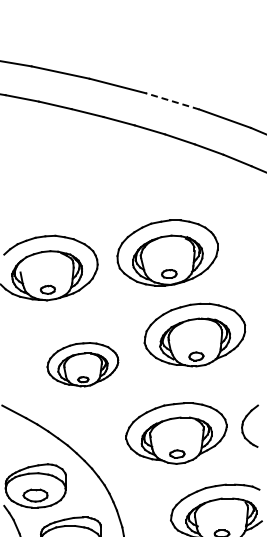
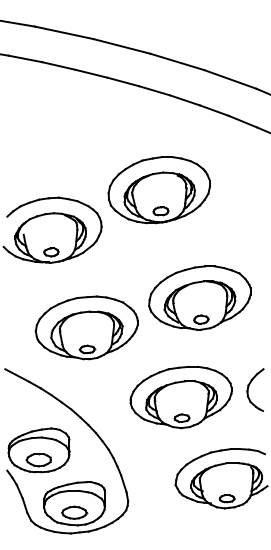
line: (171, 100) -> (176, 61), dashed -> solid
part: (166, 253) -> (158, 190), moved
part: (82, 364) -> (86, 327), size x1.43

